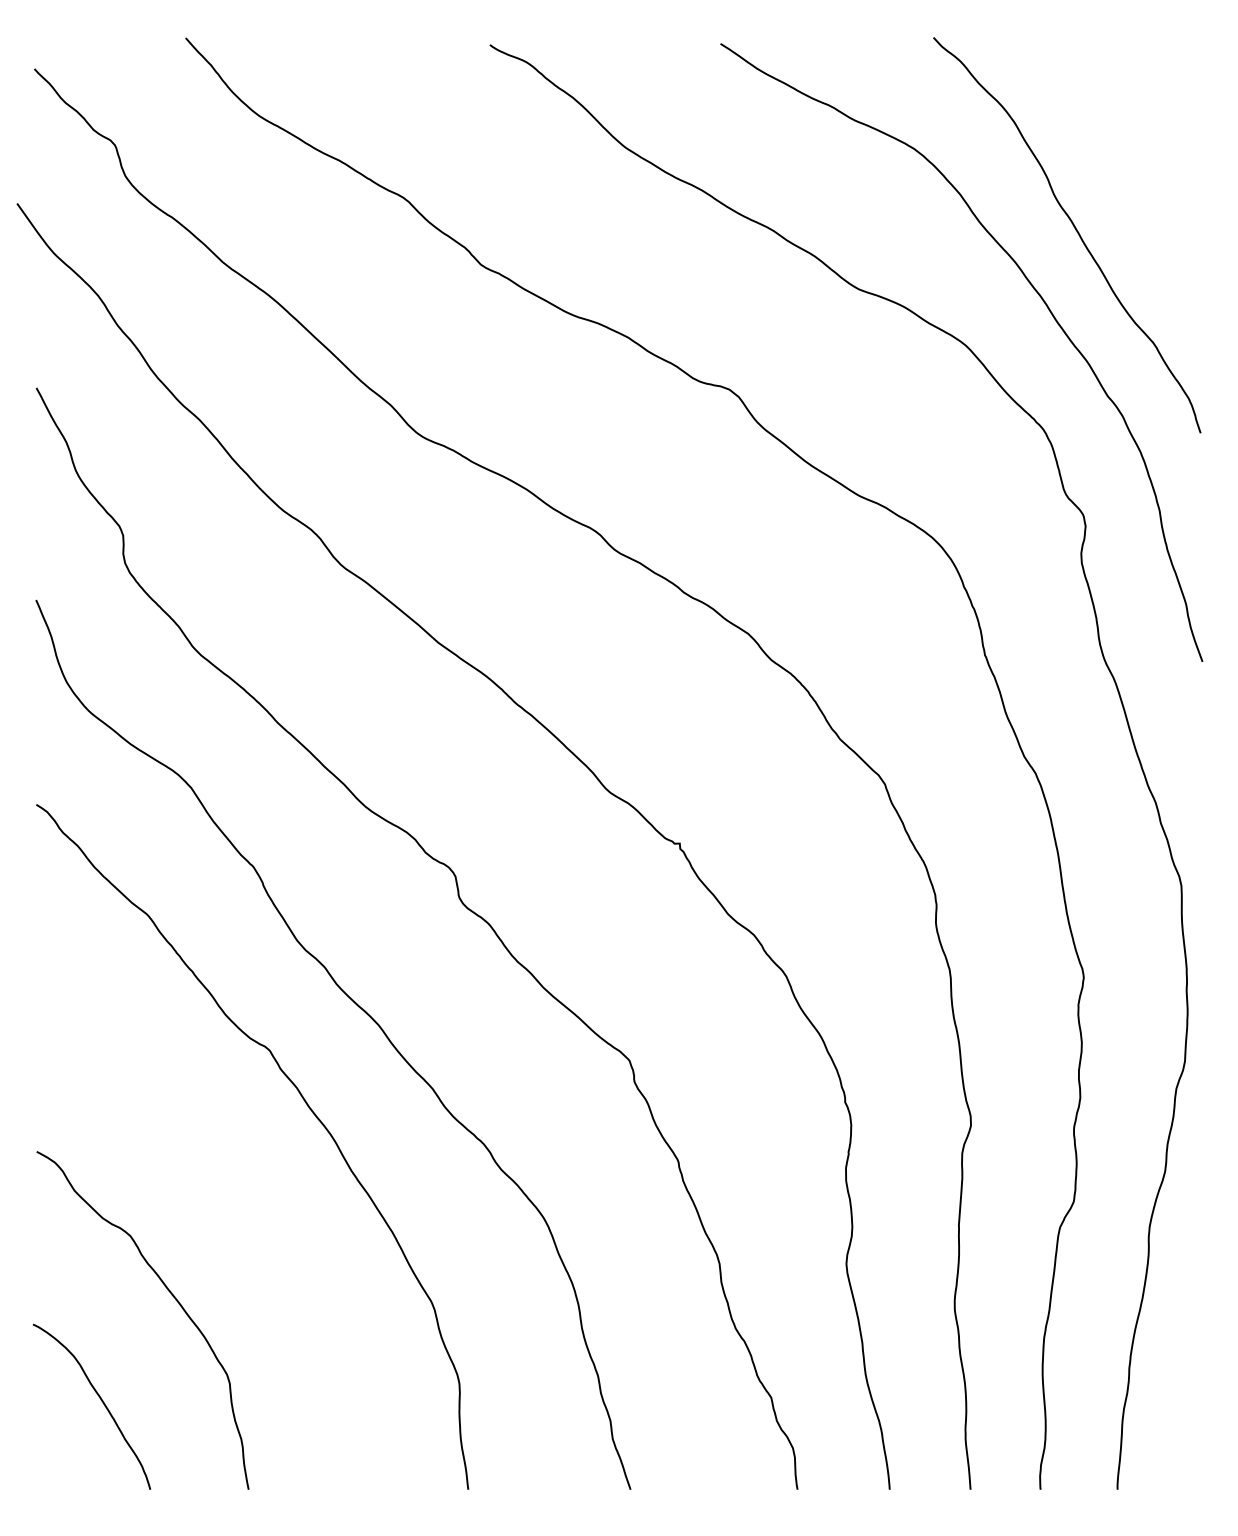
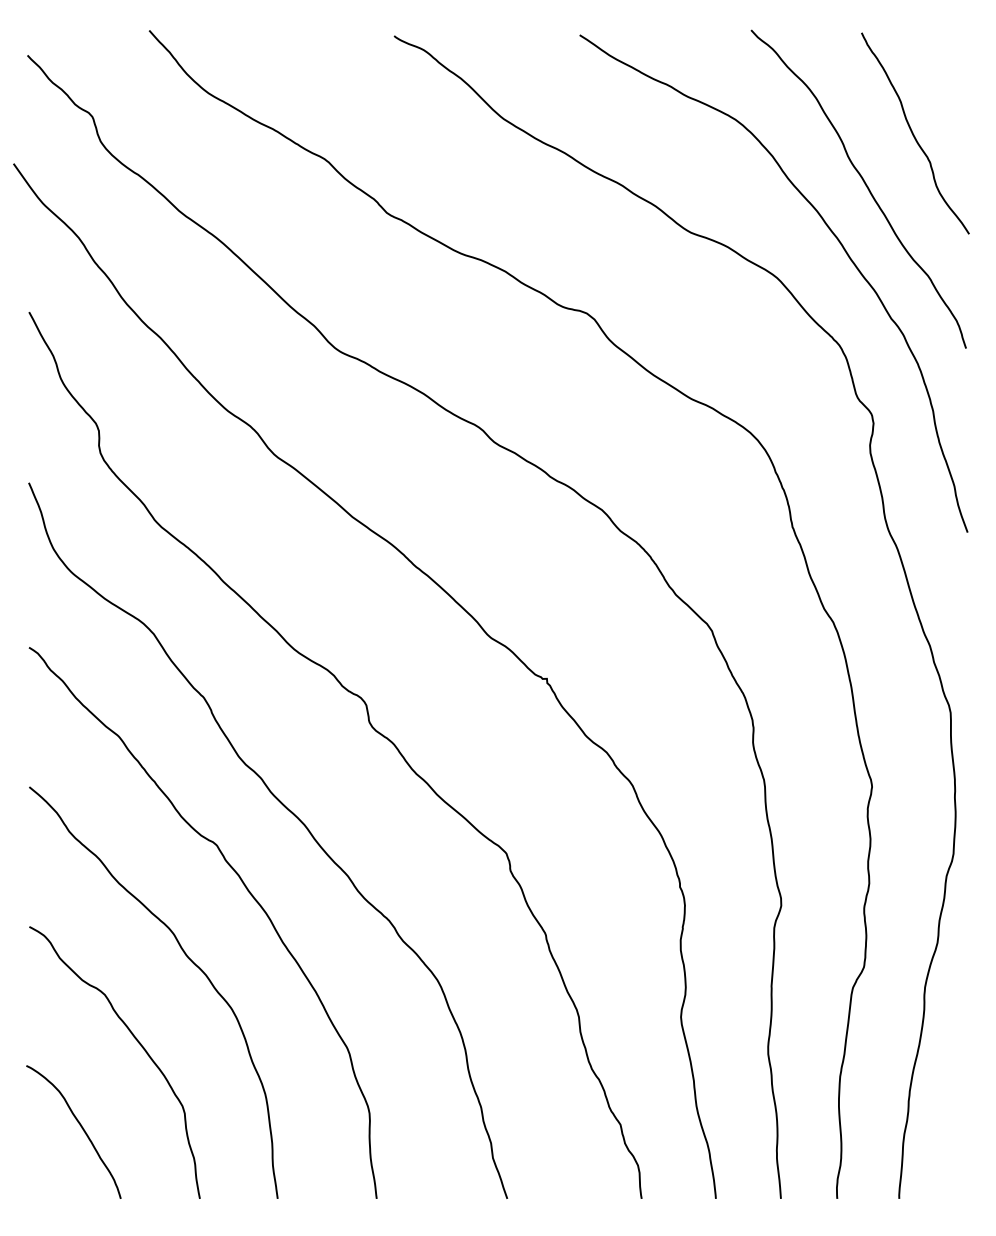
curve: (1136, 167) -> (914, 134), added
curve: (233, 1191) -> (187, 958), added

